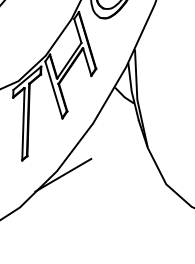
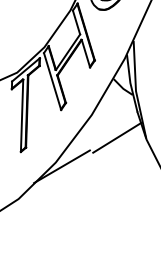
line: (118, 146) -> (117, 138), added

